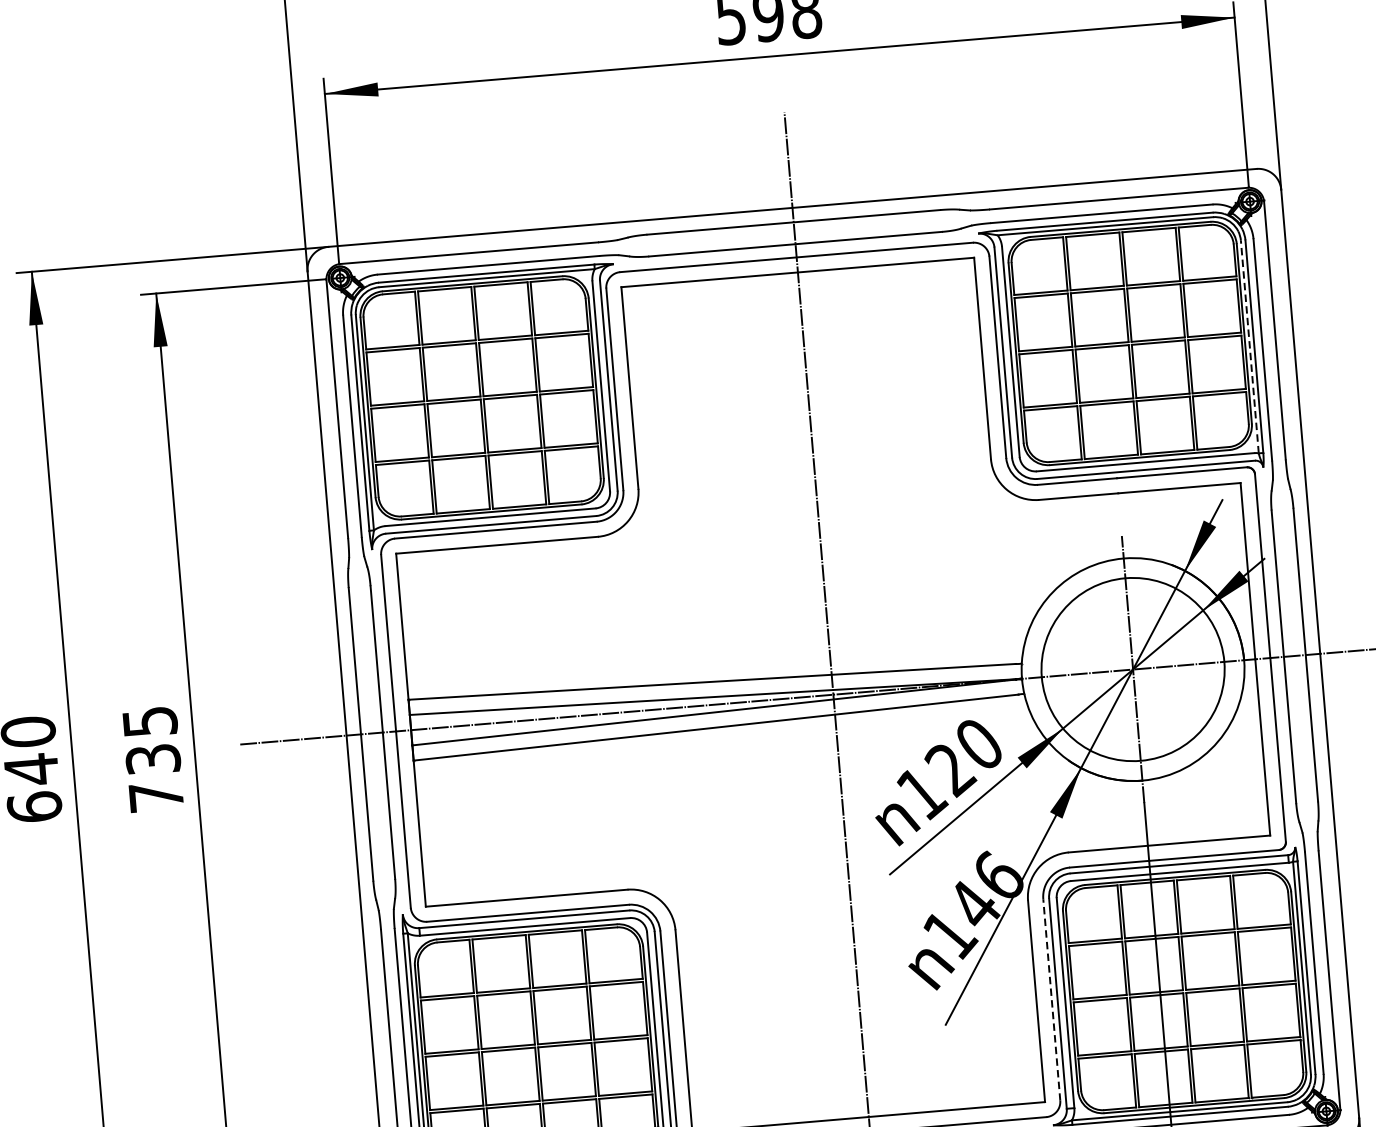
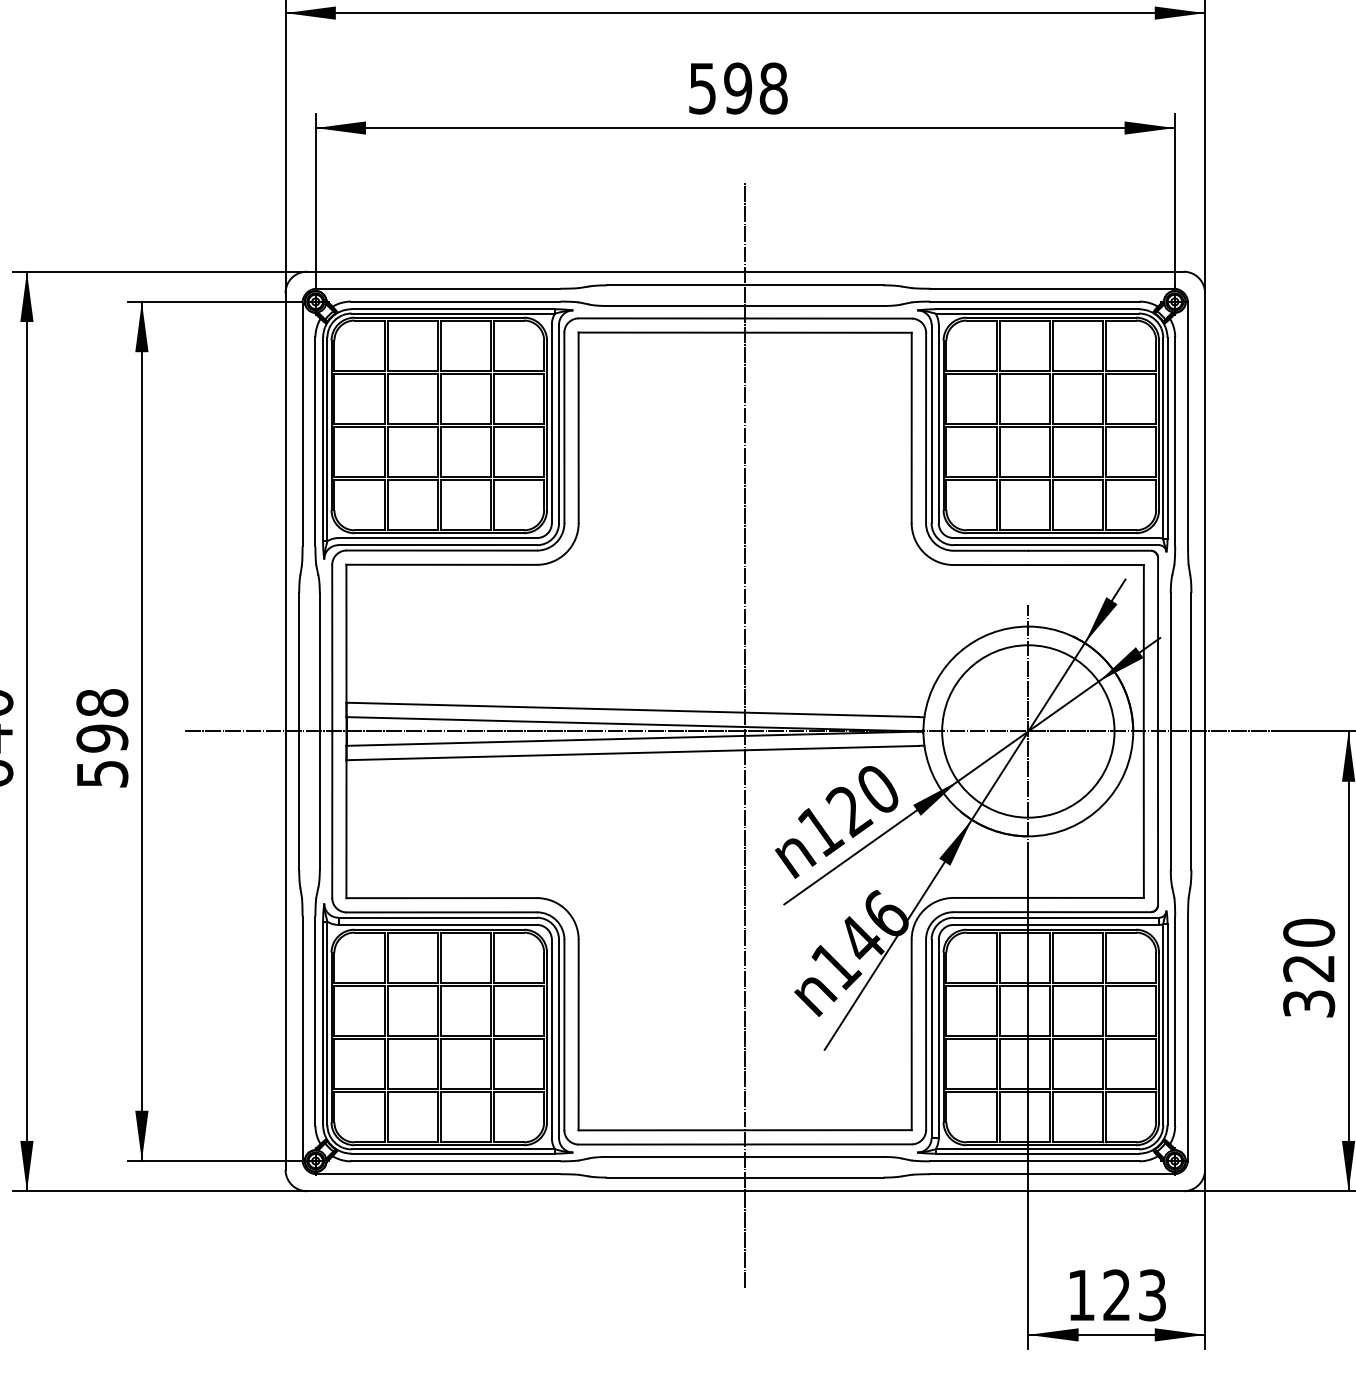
line: (1250, 346) -> (1163, 437), dashed -> solid
text: (153, 759) -> (102, 738), 735 -> 598
line: (1052, 999) -> (926, 1034), dashed -> solid

